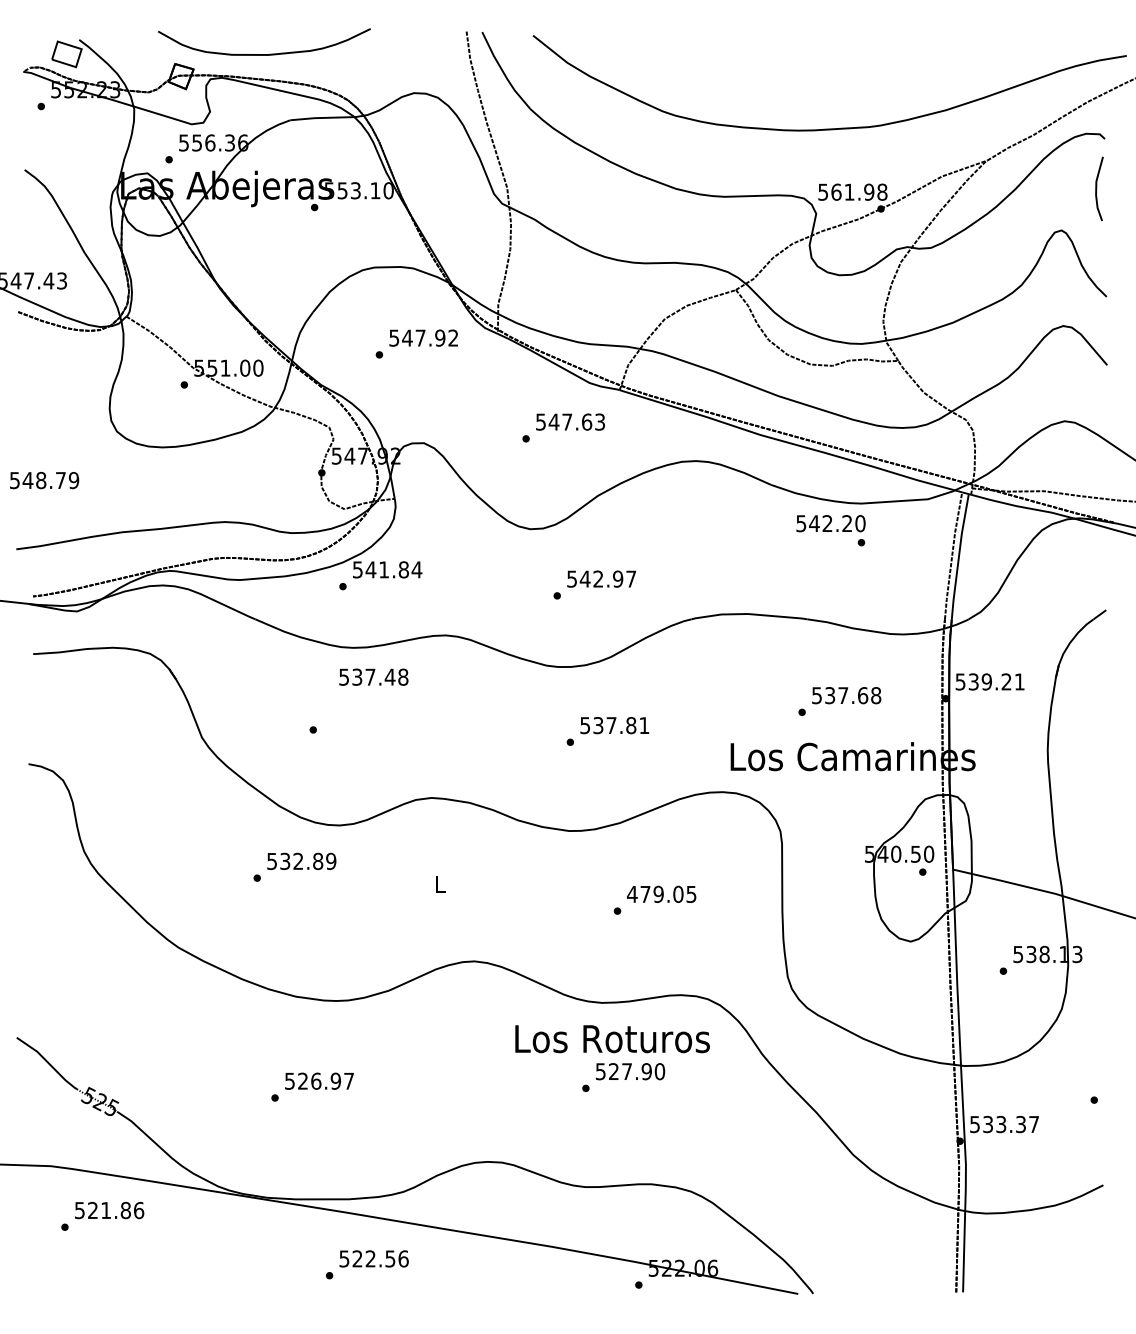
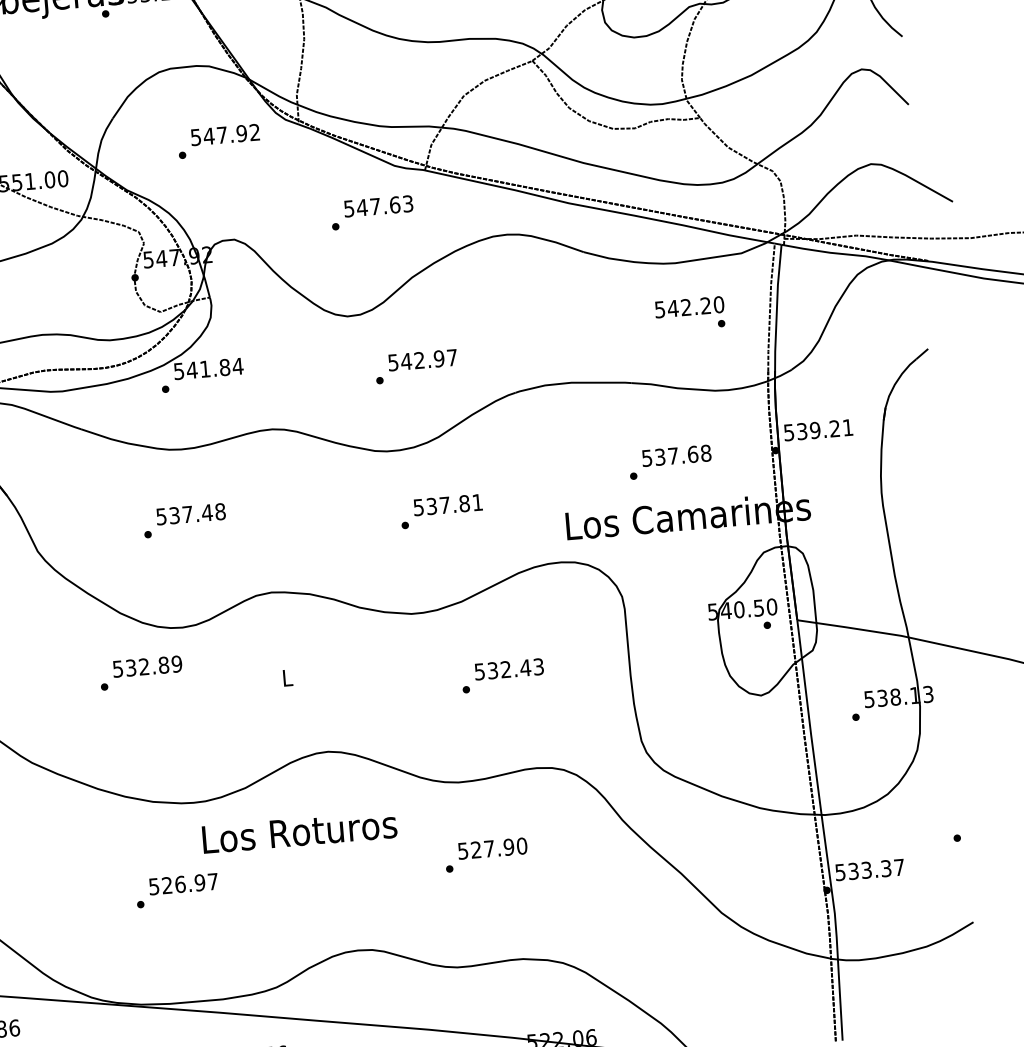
text: (830, 530) -> (689, 314), moved
text: (373, 676) -> (190, 513), moved
text: (661, 894) -> (508, 669), 479.05 -> 532.43
text: (612, 1039) -> (299, 832), moved

